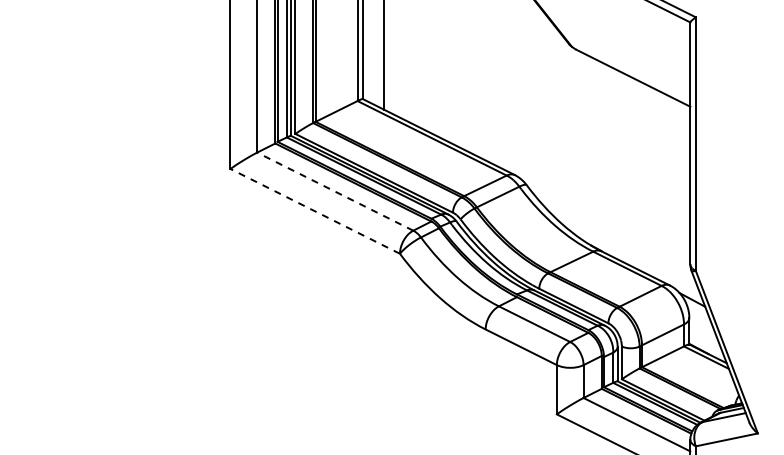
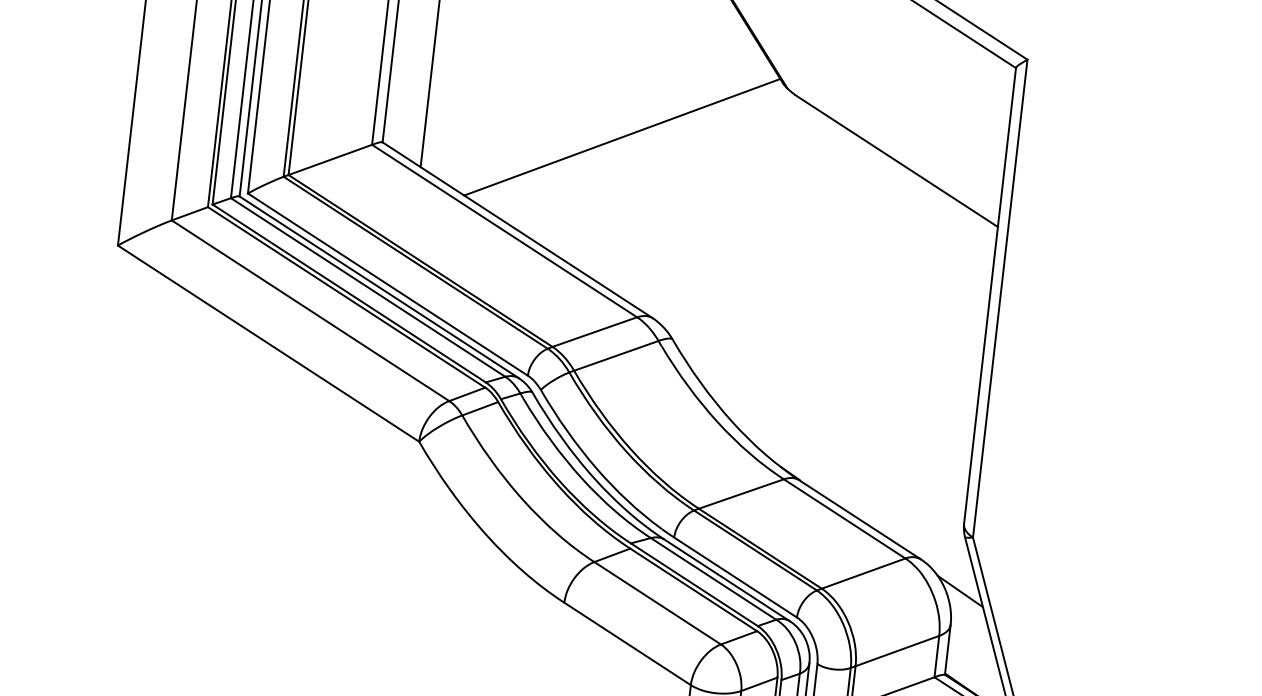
line: (487, 82) -> (620, 137), added
line: (334, 191) -> (309, 310), dashed -> solid
line: (315, 211) -> (269, 343), dashed -> solid

